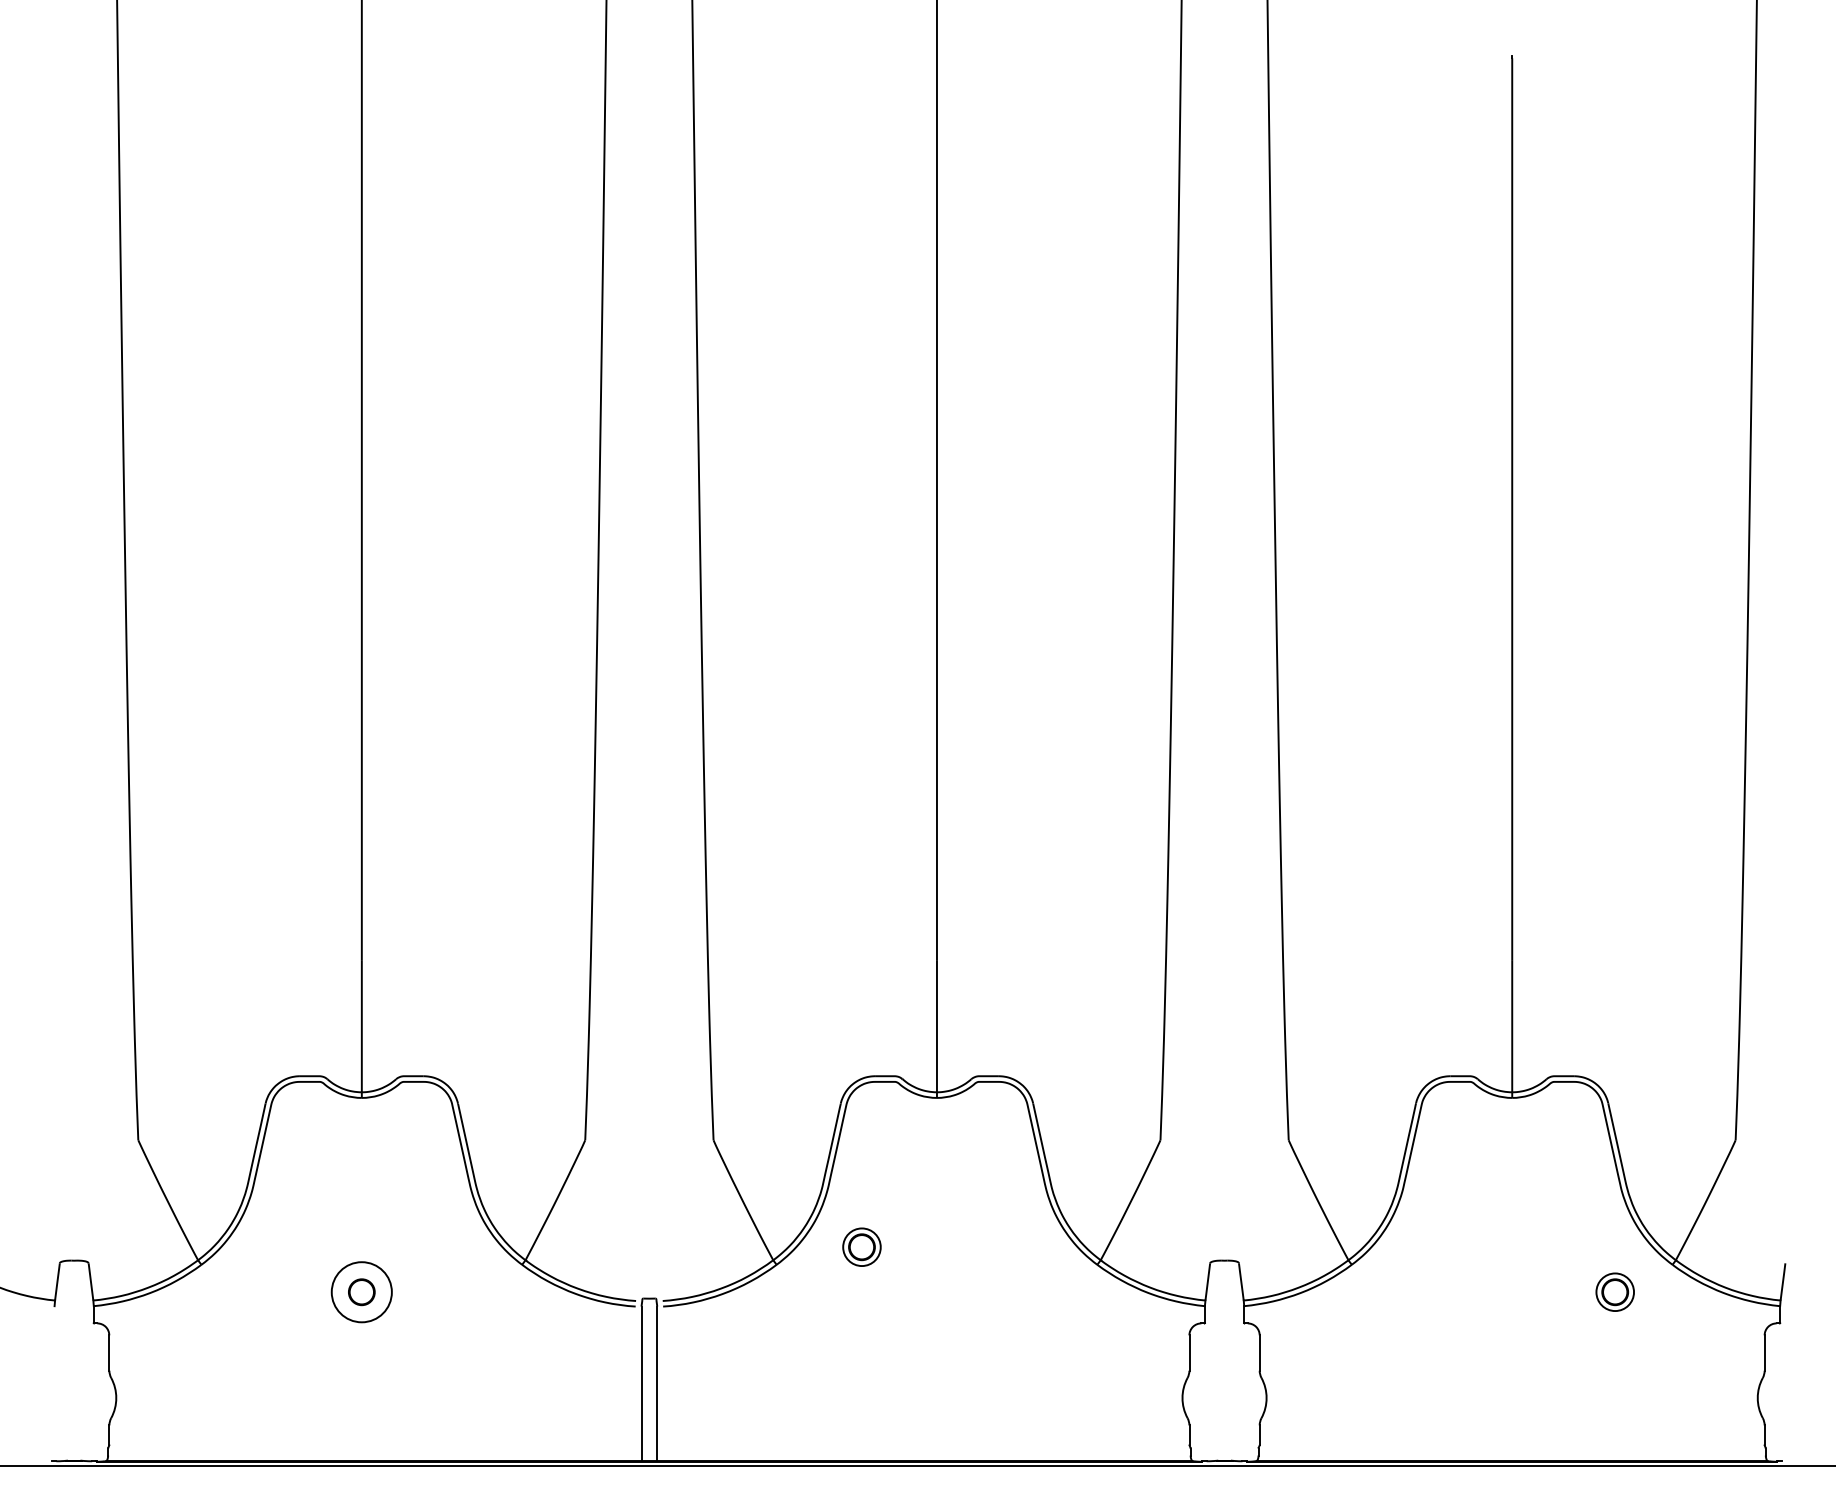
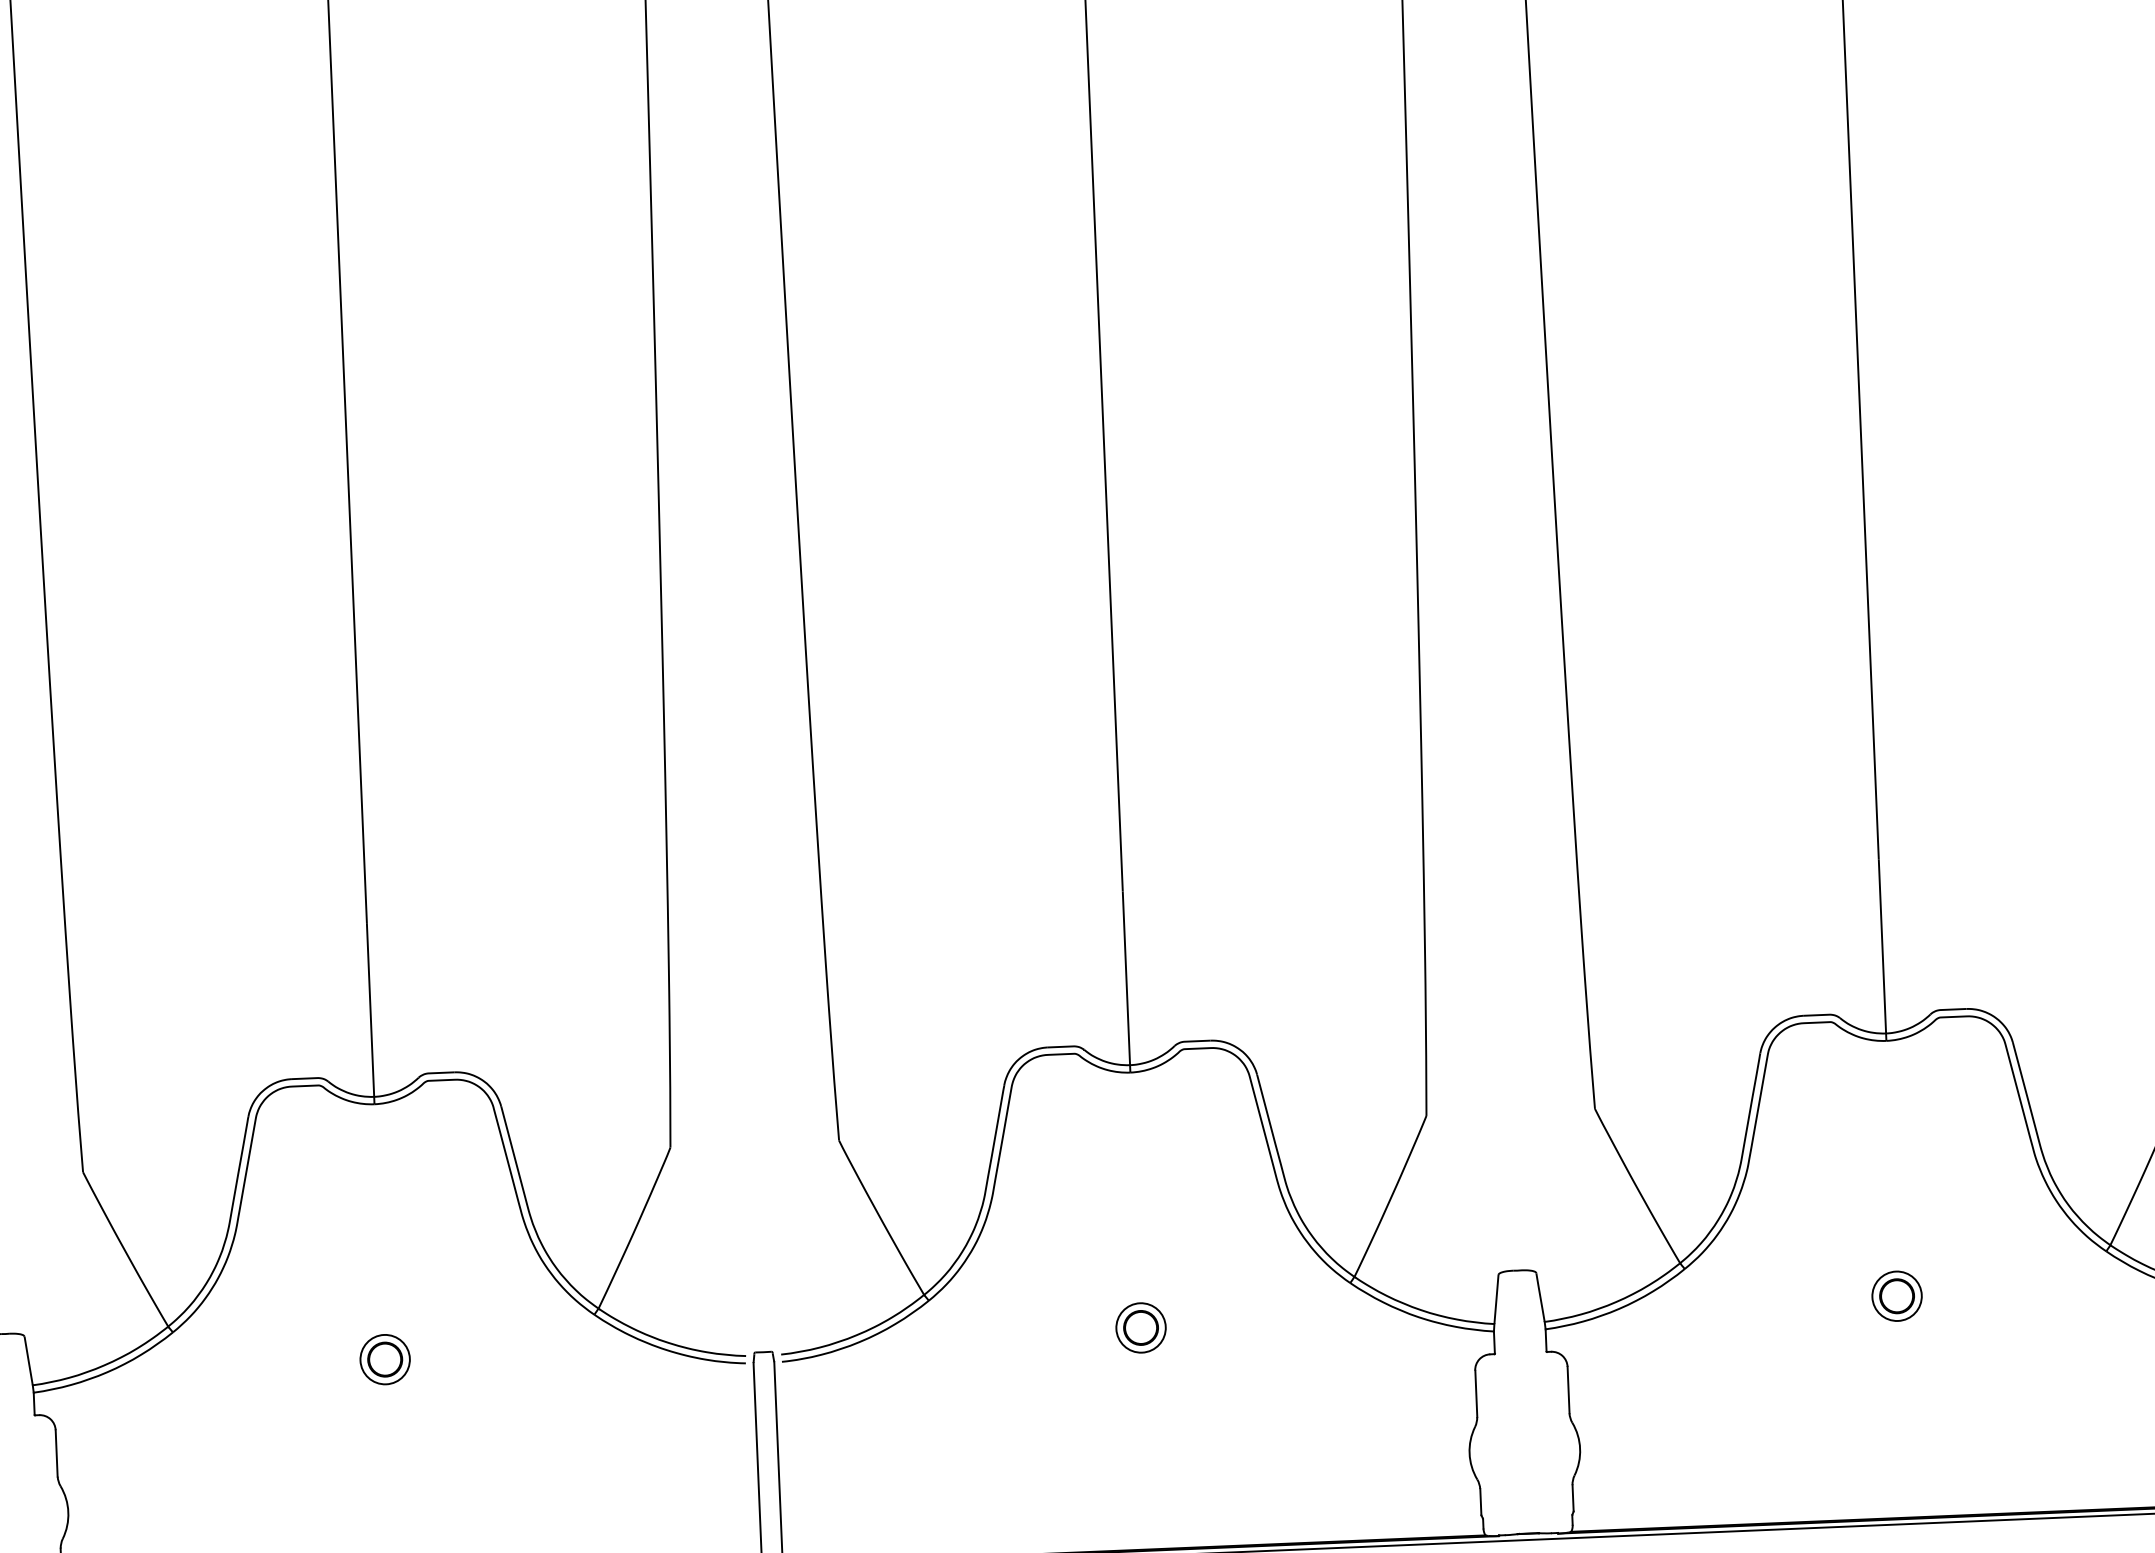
part: (861, 1246) -> (1140, 1327), moved
part: (1614, 1291) -> (1896, 1295), moved
circle: (361, 1292) -> (384, 1359), size x0.62

